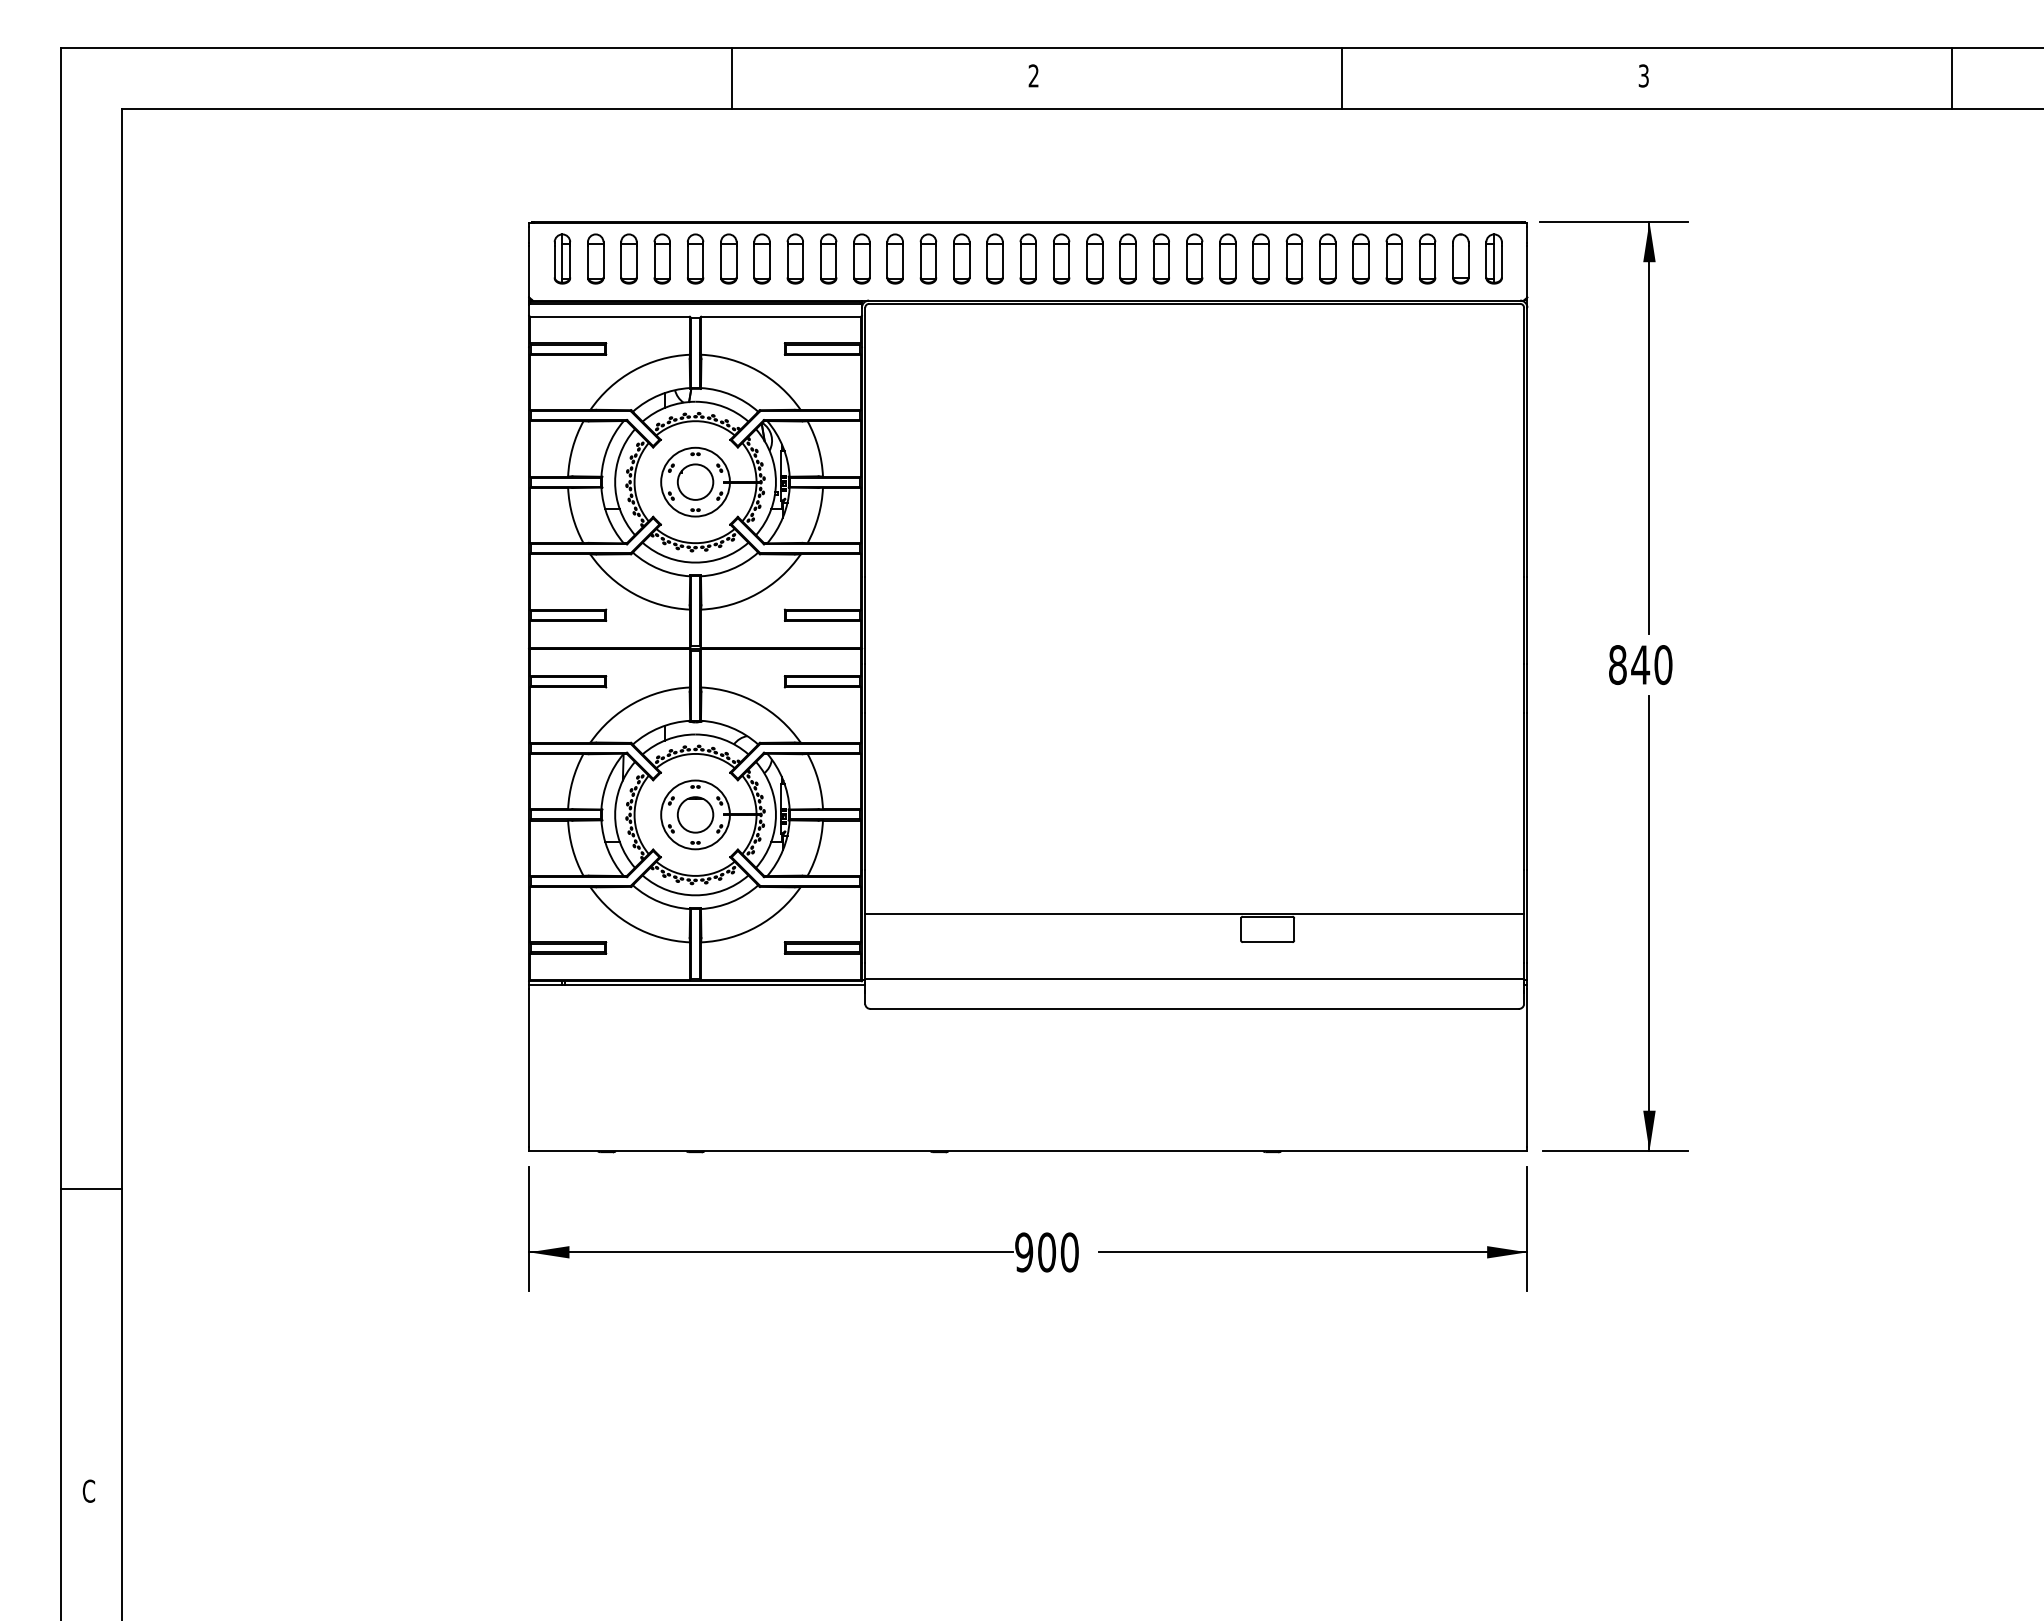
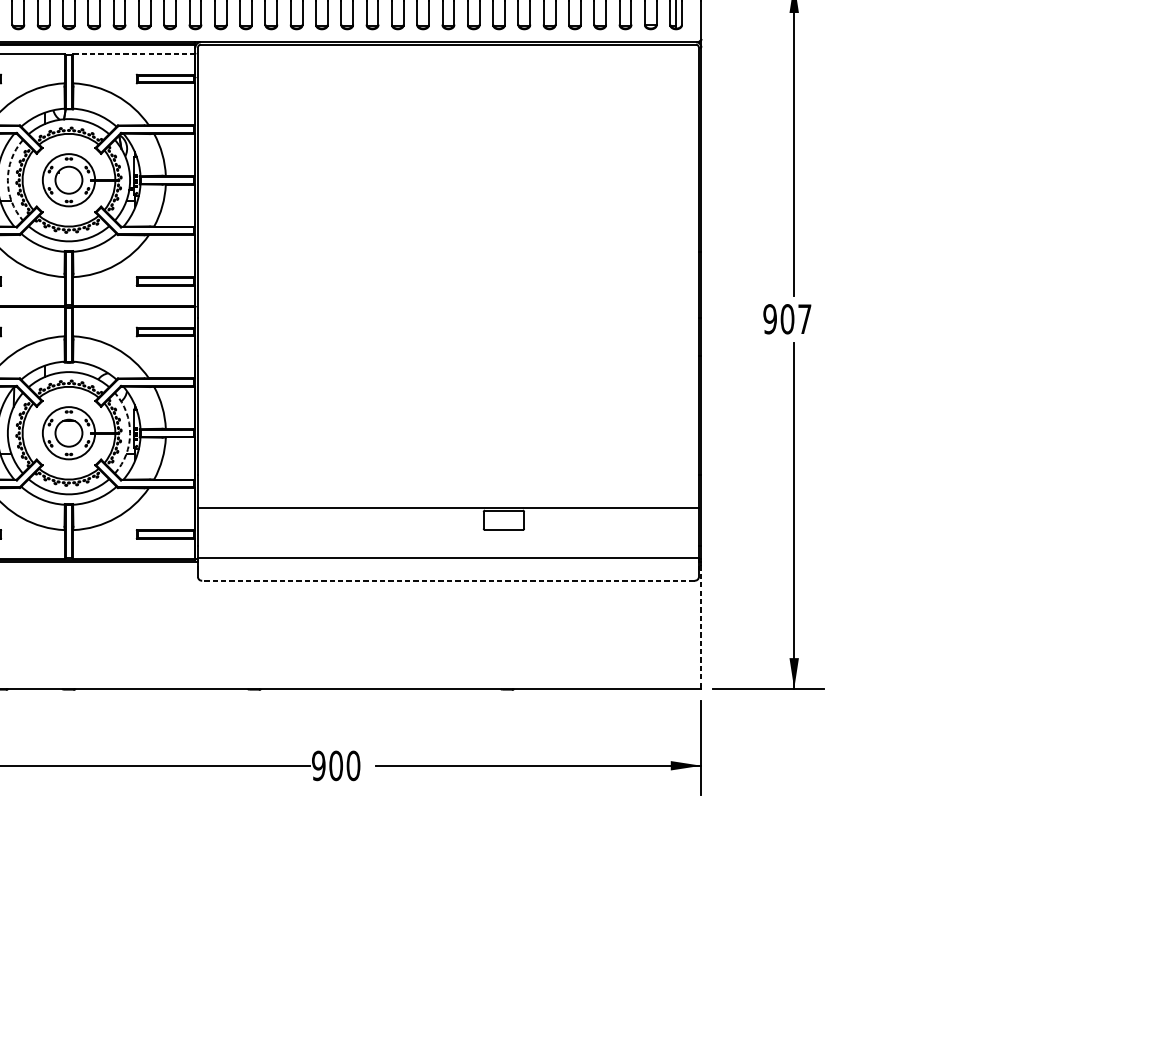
line: (781, 316) -> (134, 54), solid -> dashed
arc: (615, 482) -> (8, 180), solid -> dashed
text: (1640, 665) -> (787, 319), 840 -> 907
arc: (775, 814) -> (129, 432), solid -> dashed
line: (1194, 1008) -> (448, 580), solid -> dashed
line: (1527, 1068) -> (701, 626), solid -> dashed

